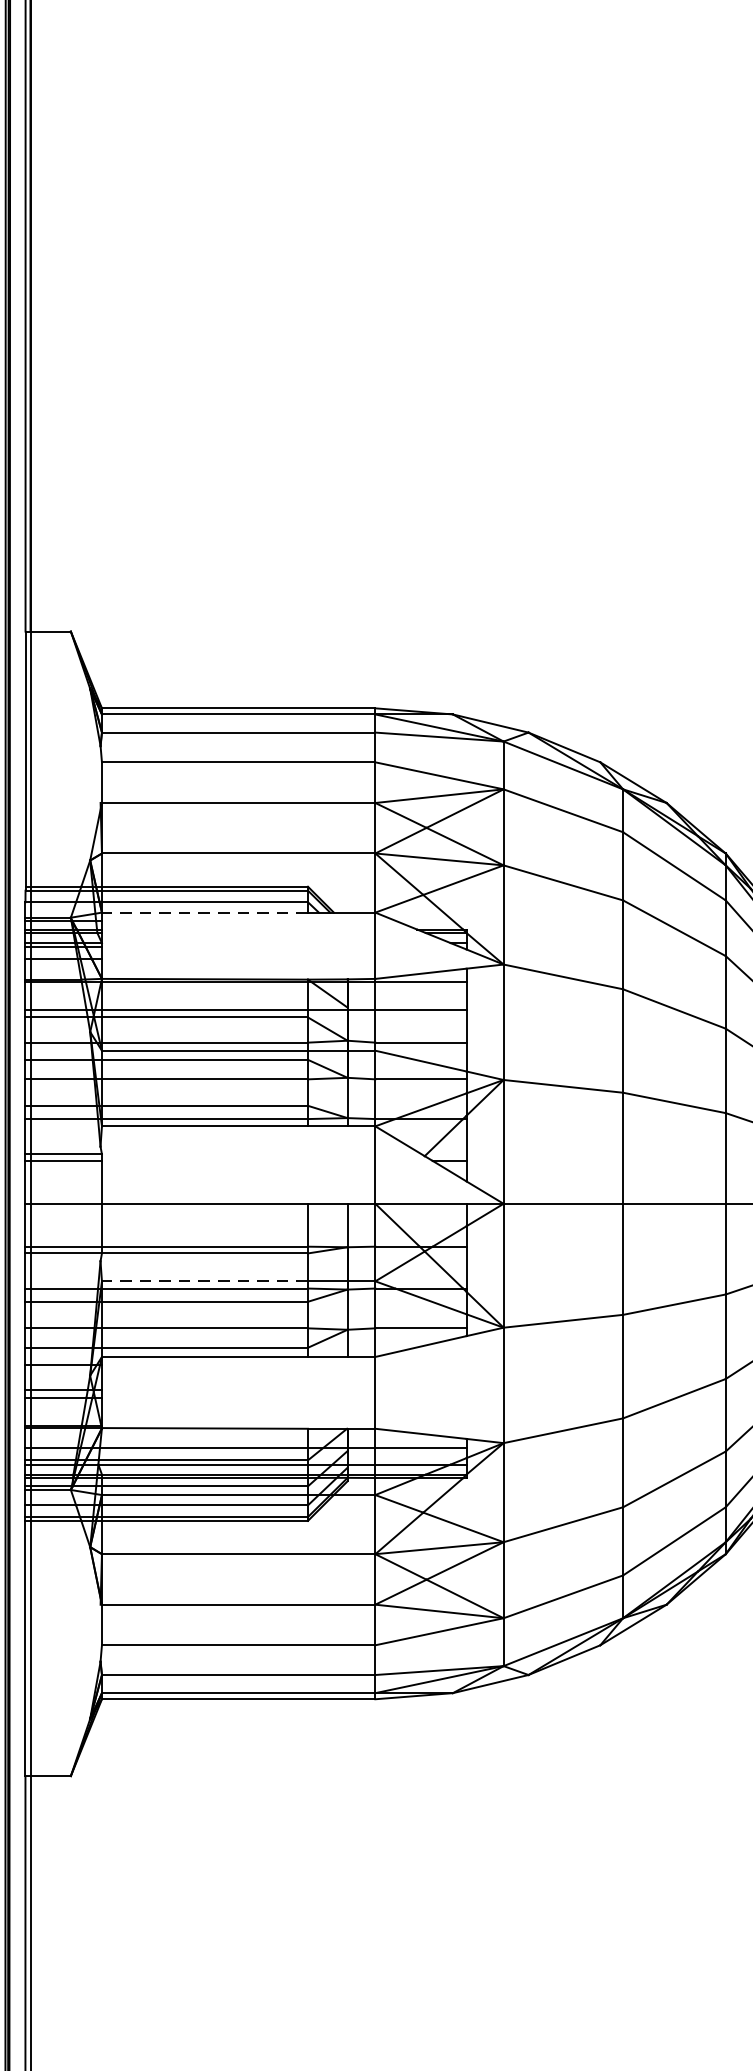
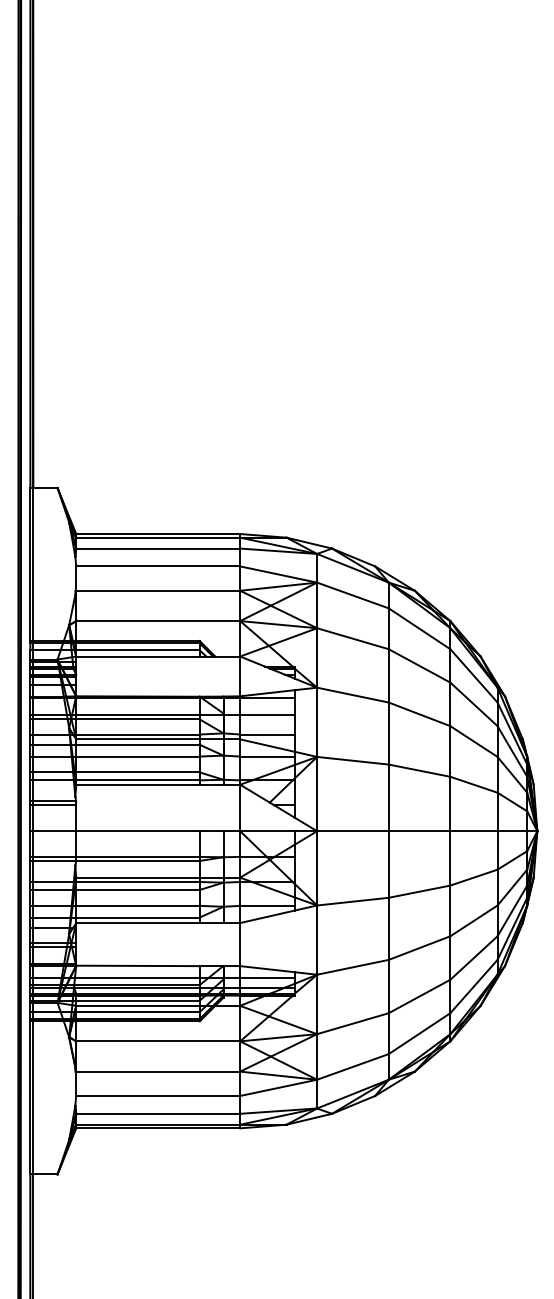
line: (204, 912) -> (137, 656), dashed -> solid
line: (204, 1281) -> (137, 877), dashed -> solid

